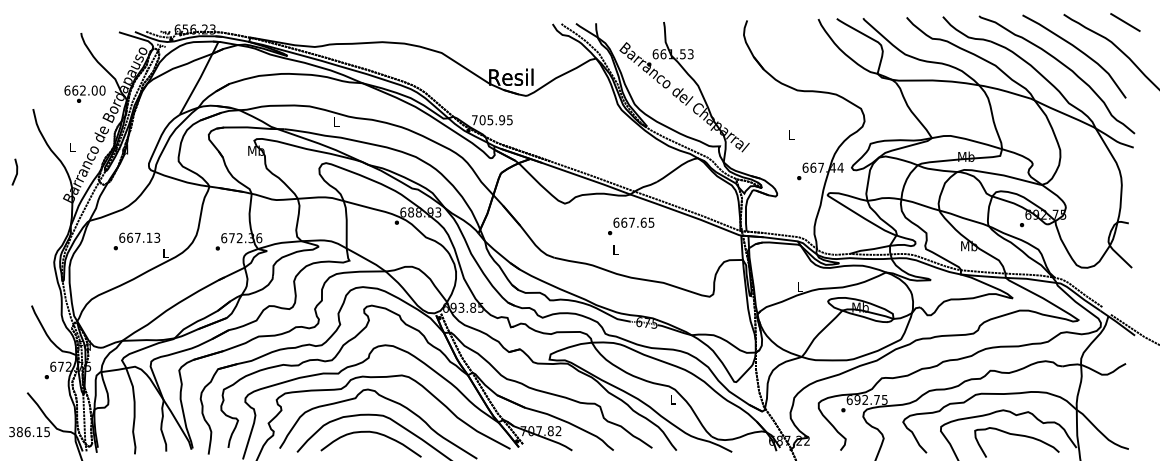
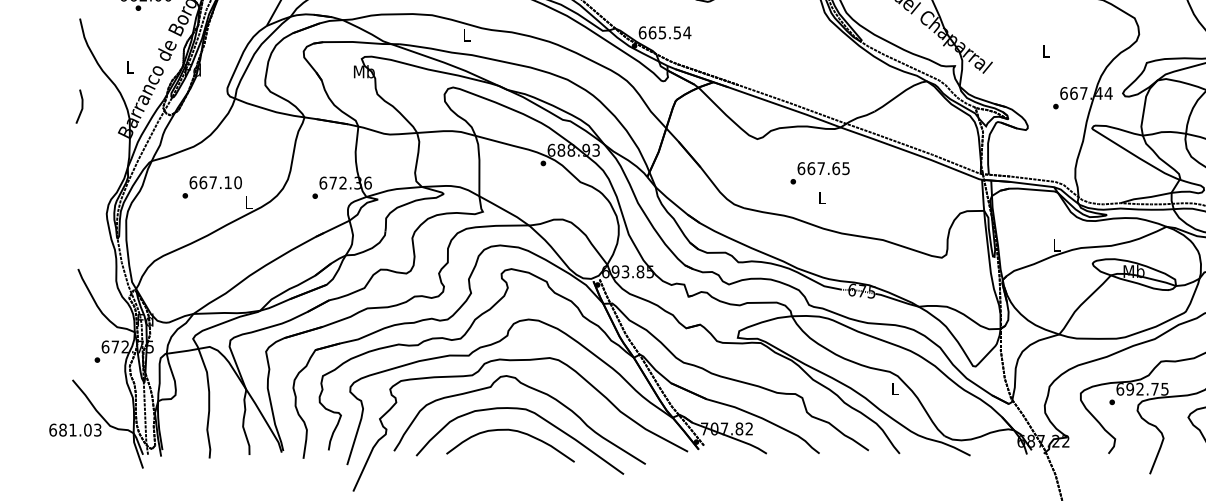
text: (492, 120) -> (665, 33), 705.95 -> 665.54
line: (16, 171) -> (81, 105), moved
text: (631, 226) -> (820, 173), moved
text: (157, 237) -> (238, 182), 667.13 -> 667.10
text: (29, 432) -> (75, 430), 386.15 -> 681.03

